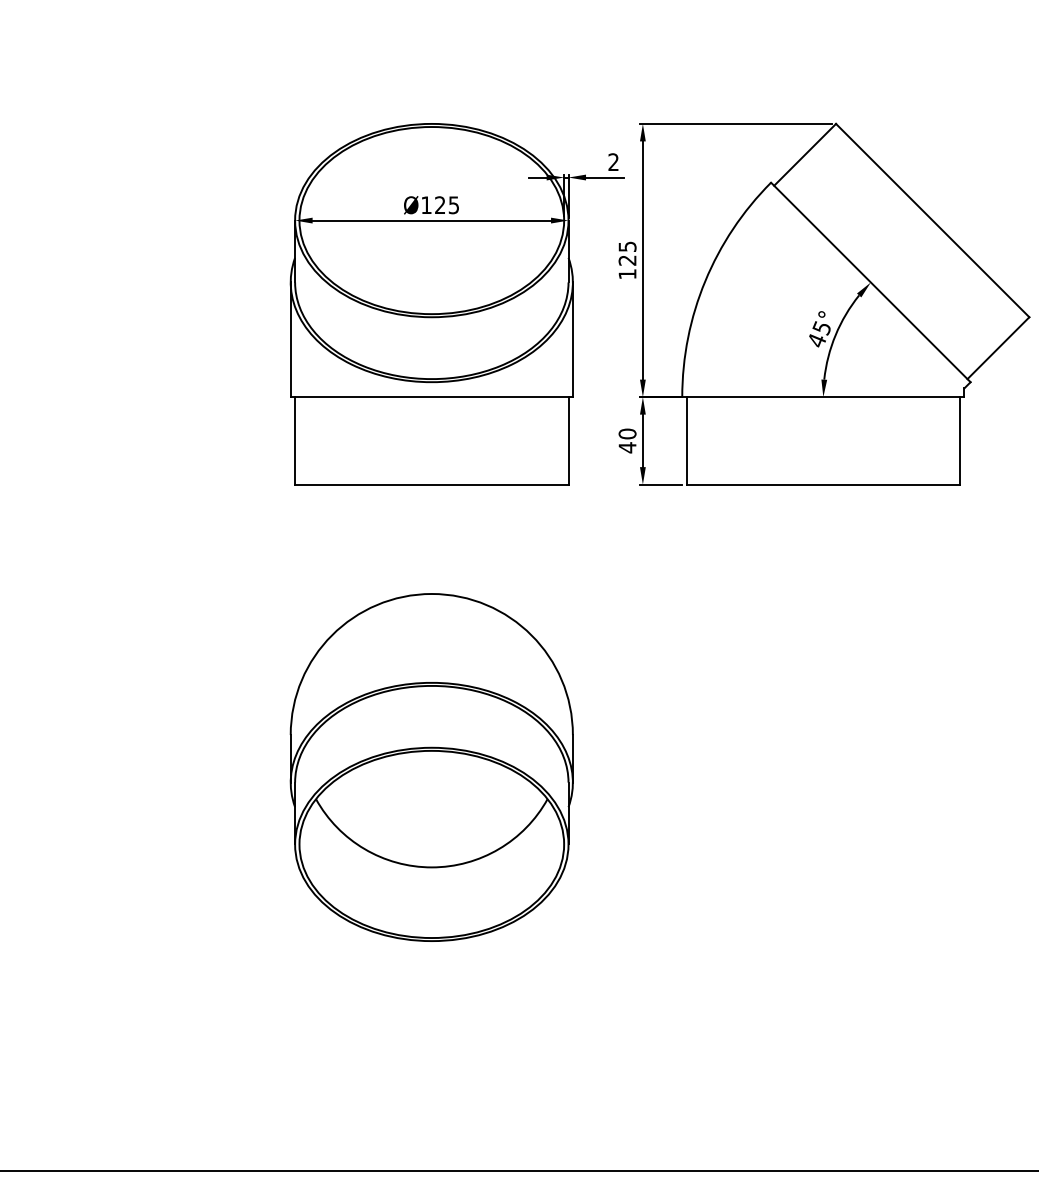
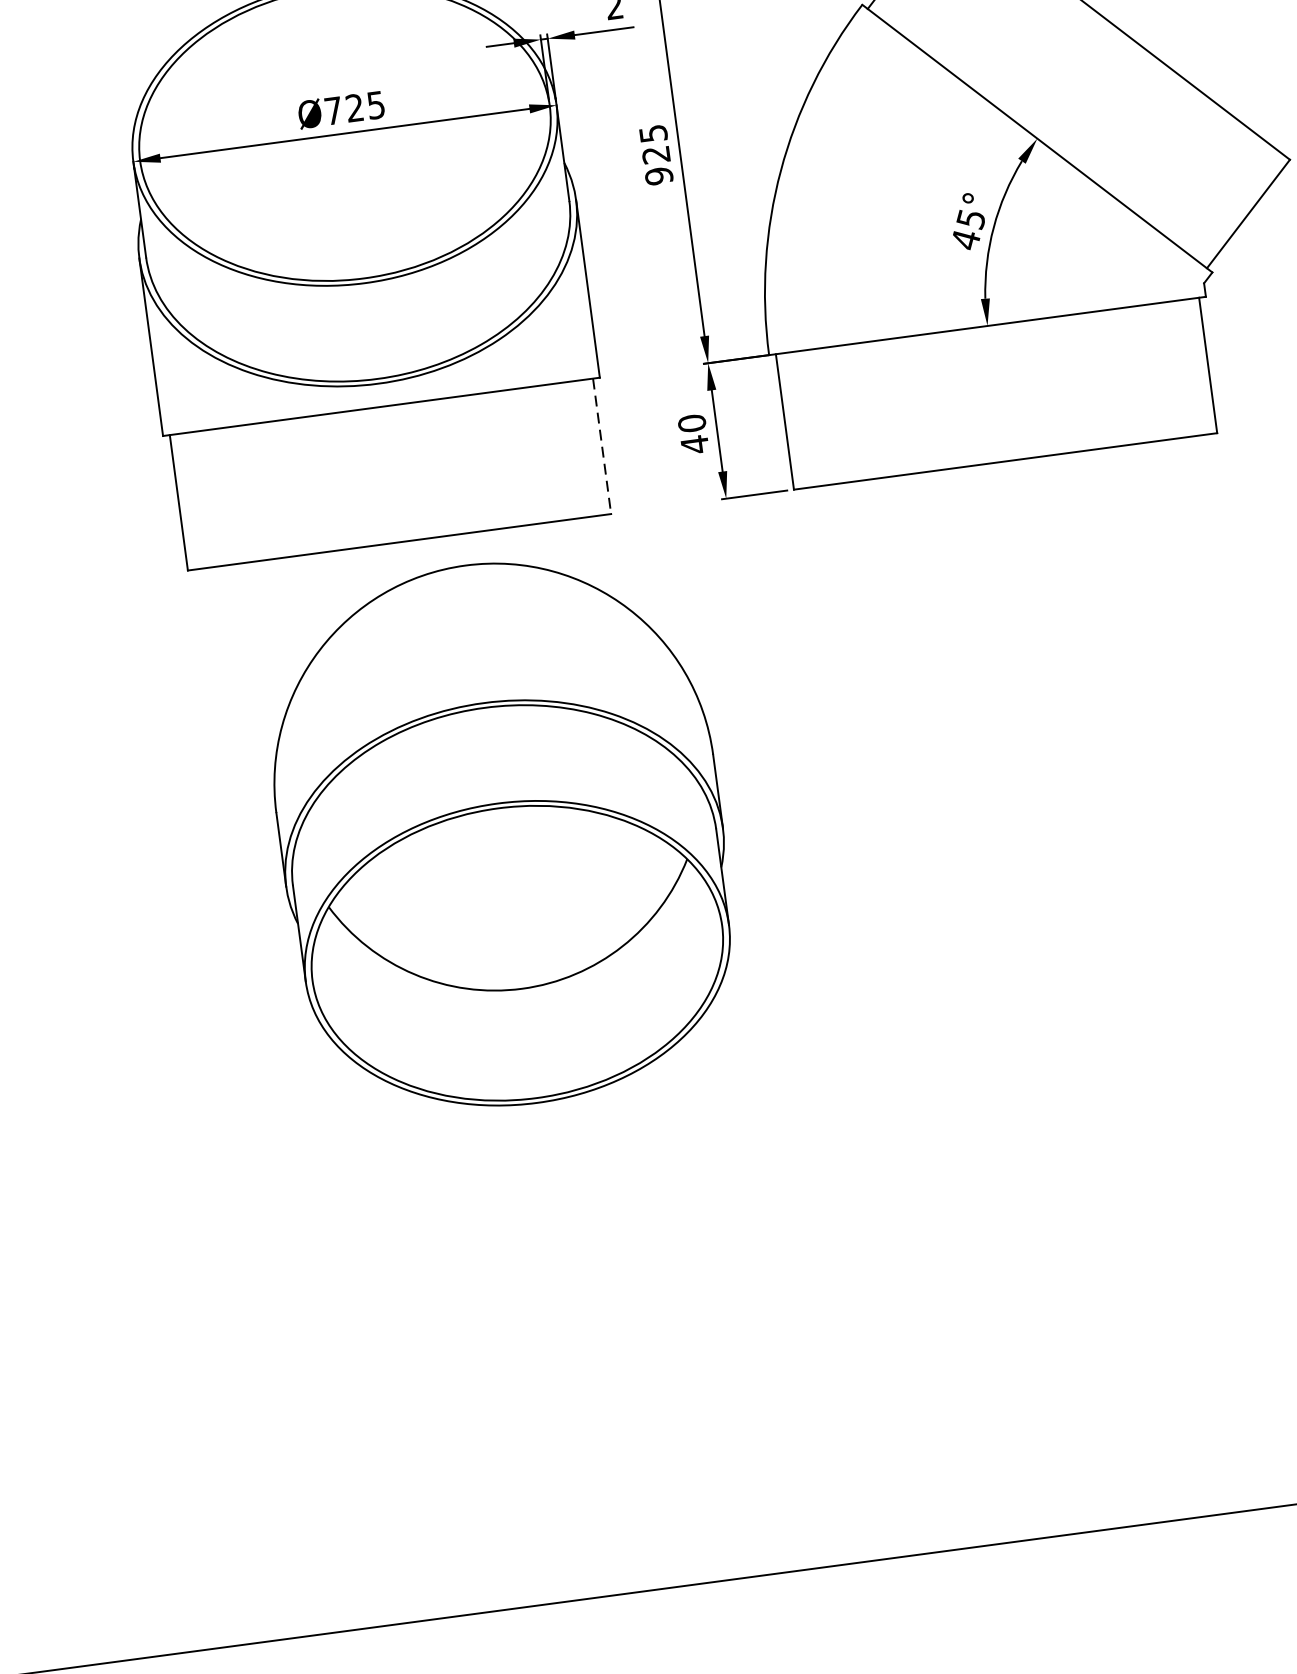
text: (426, 204) -> (333, 109), Ø125 -> Ø725
text: (627, 274) -> (659, 176), 125 -> 925
line: (568, 440) -> (601, 445), solid -> dashed
part: (431, 767) -> (500, 834), moved

